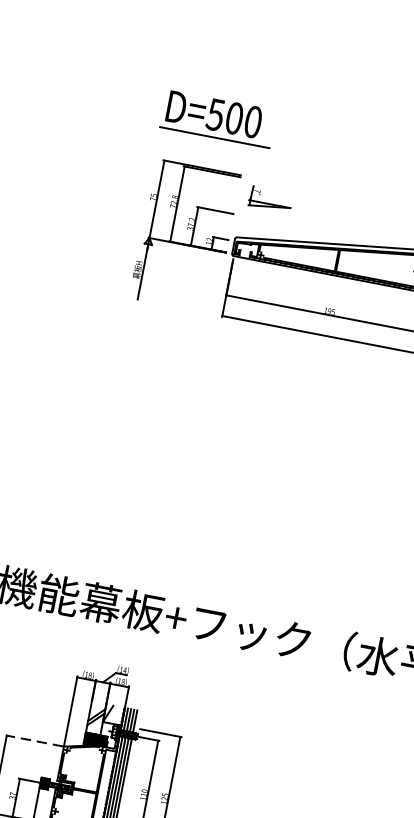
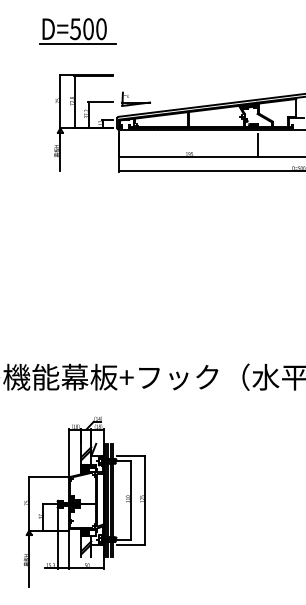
part: (217, 118) -> (77, 31), moved
part: (270, 198) -> (135, 98), moved
line: (34, 741) -> (48, 477), dashed -> solid

